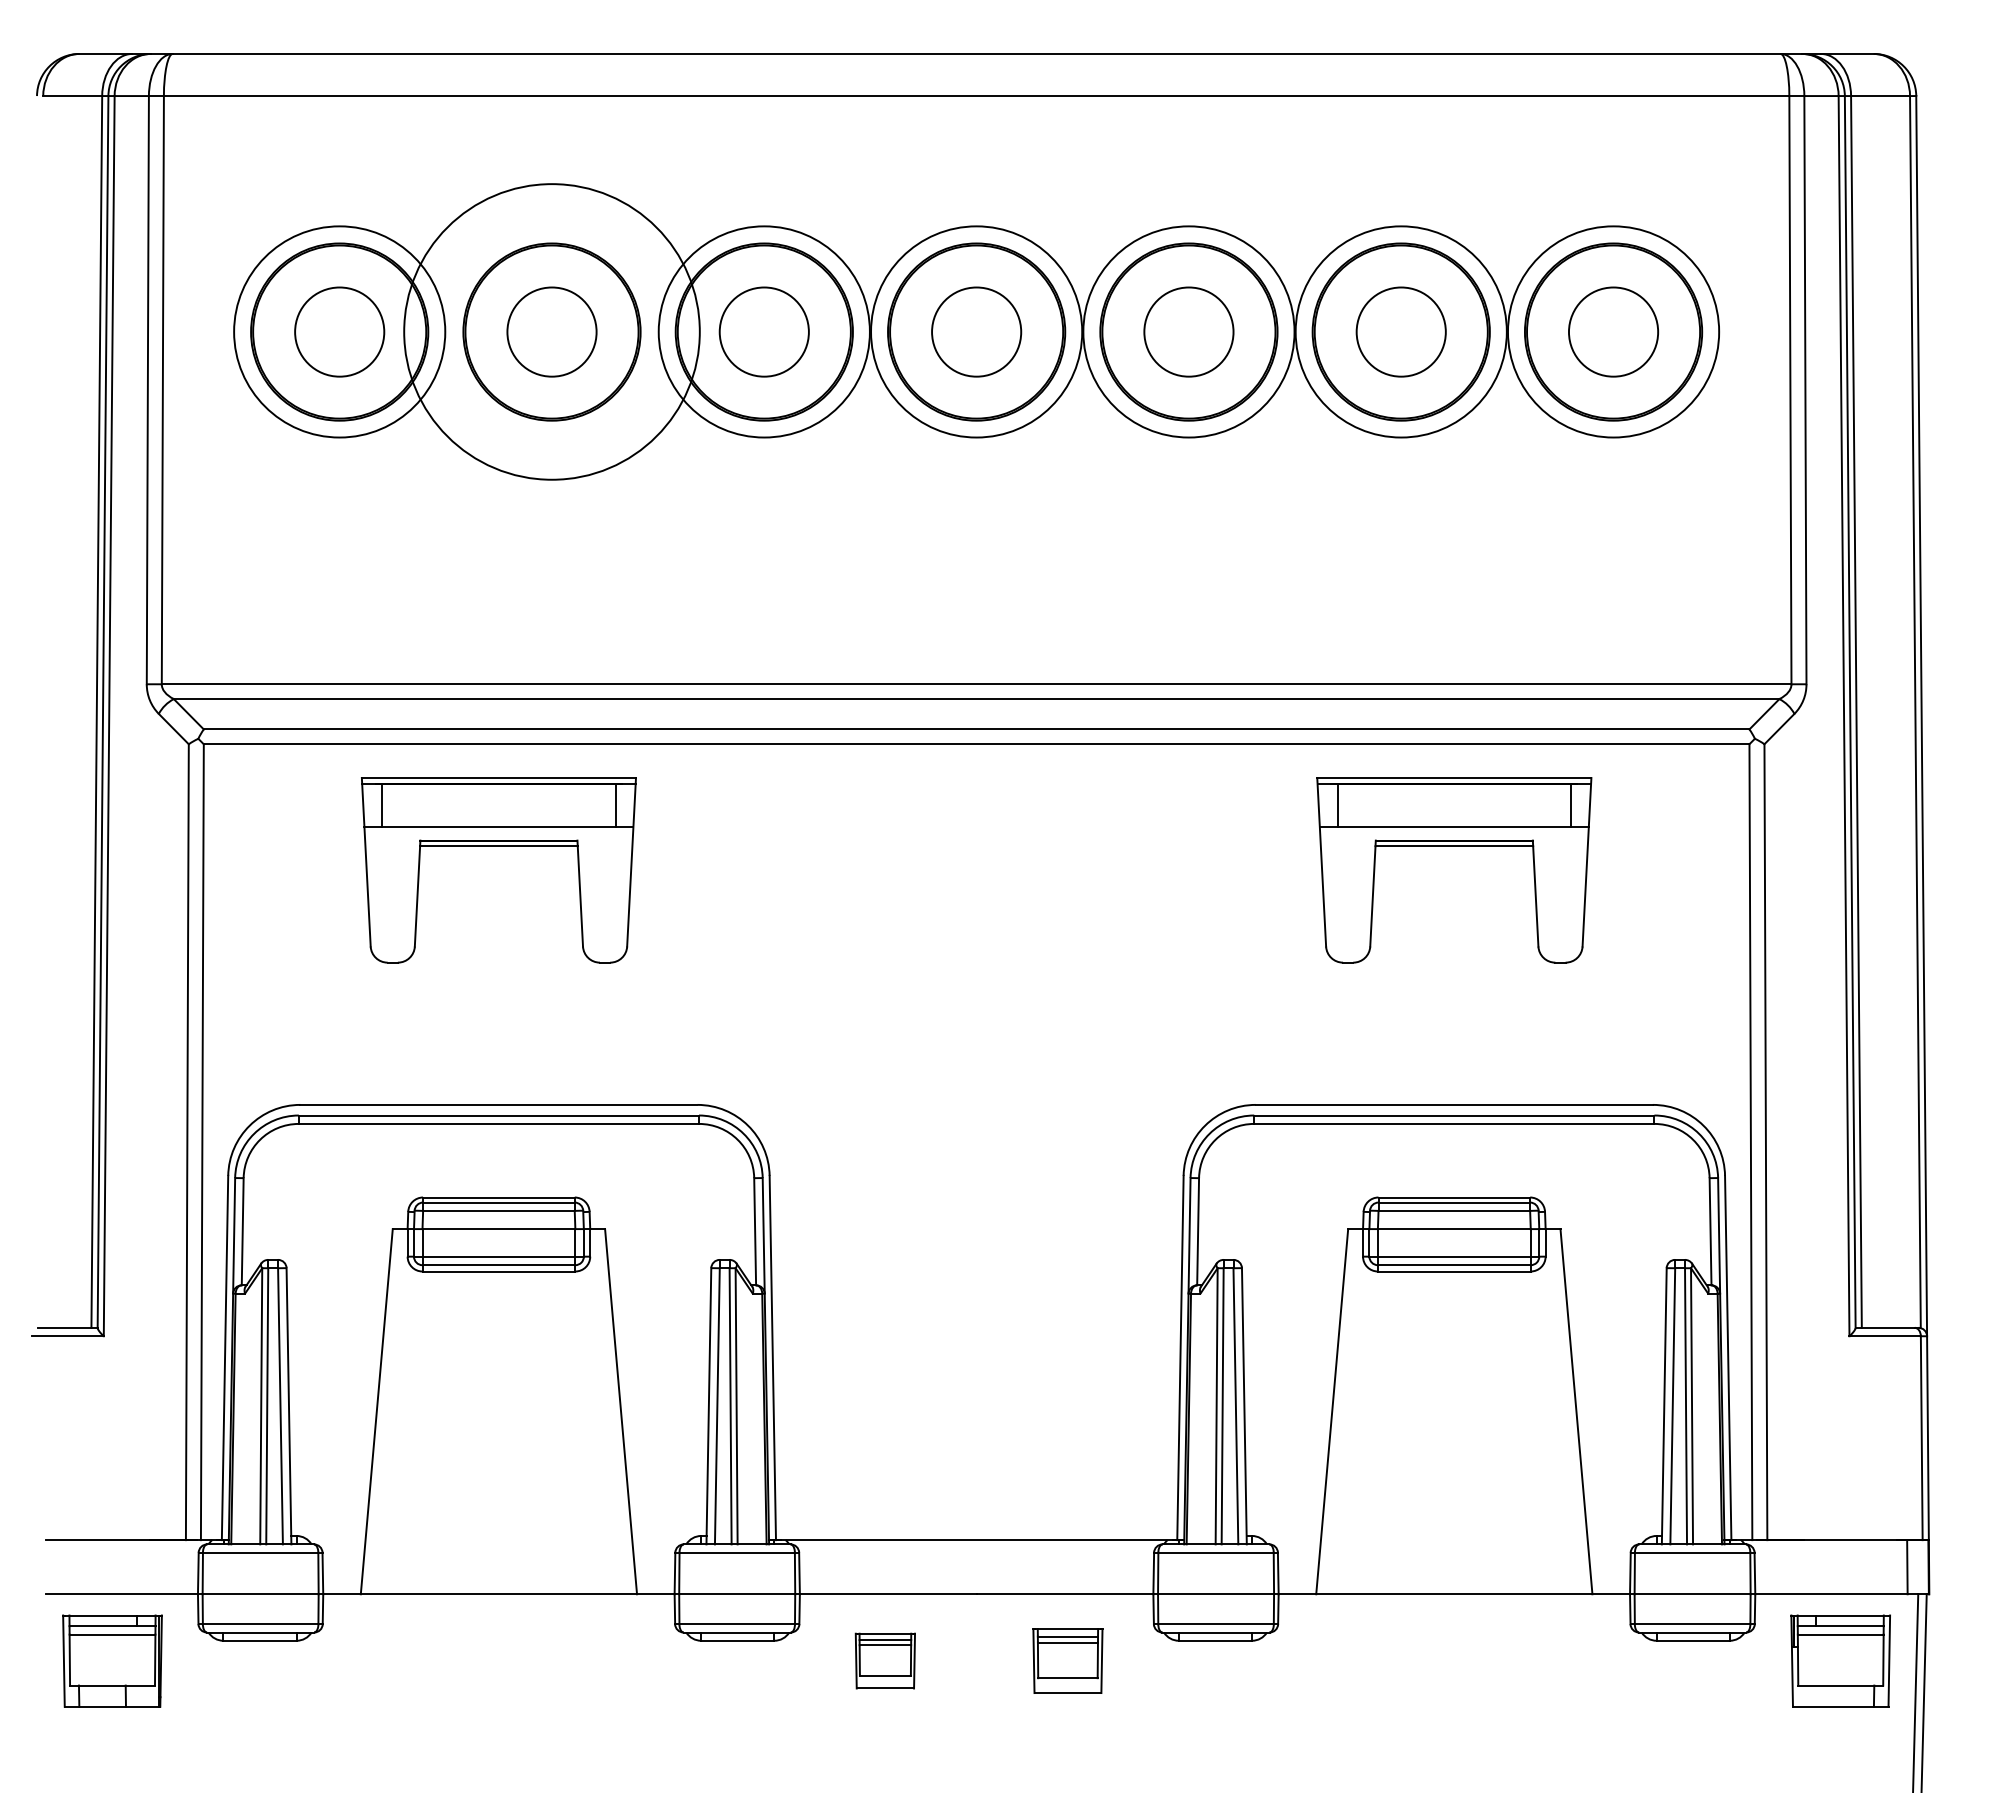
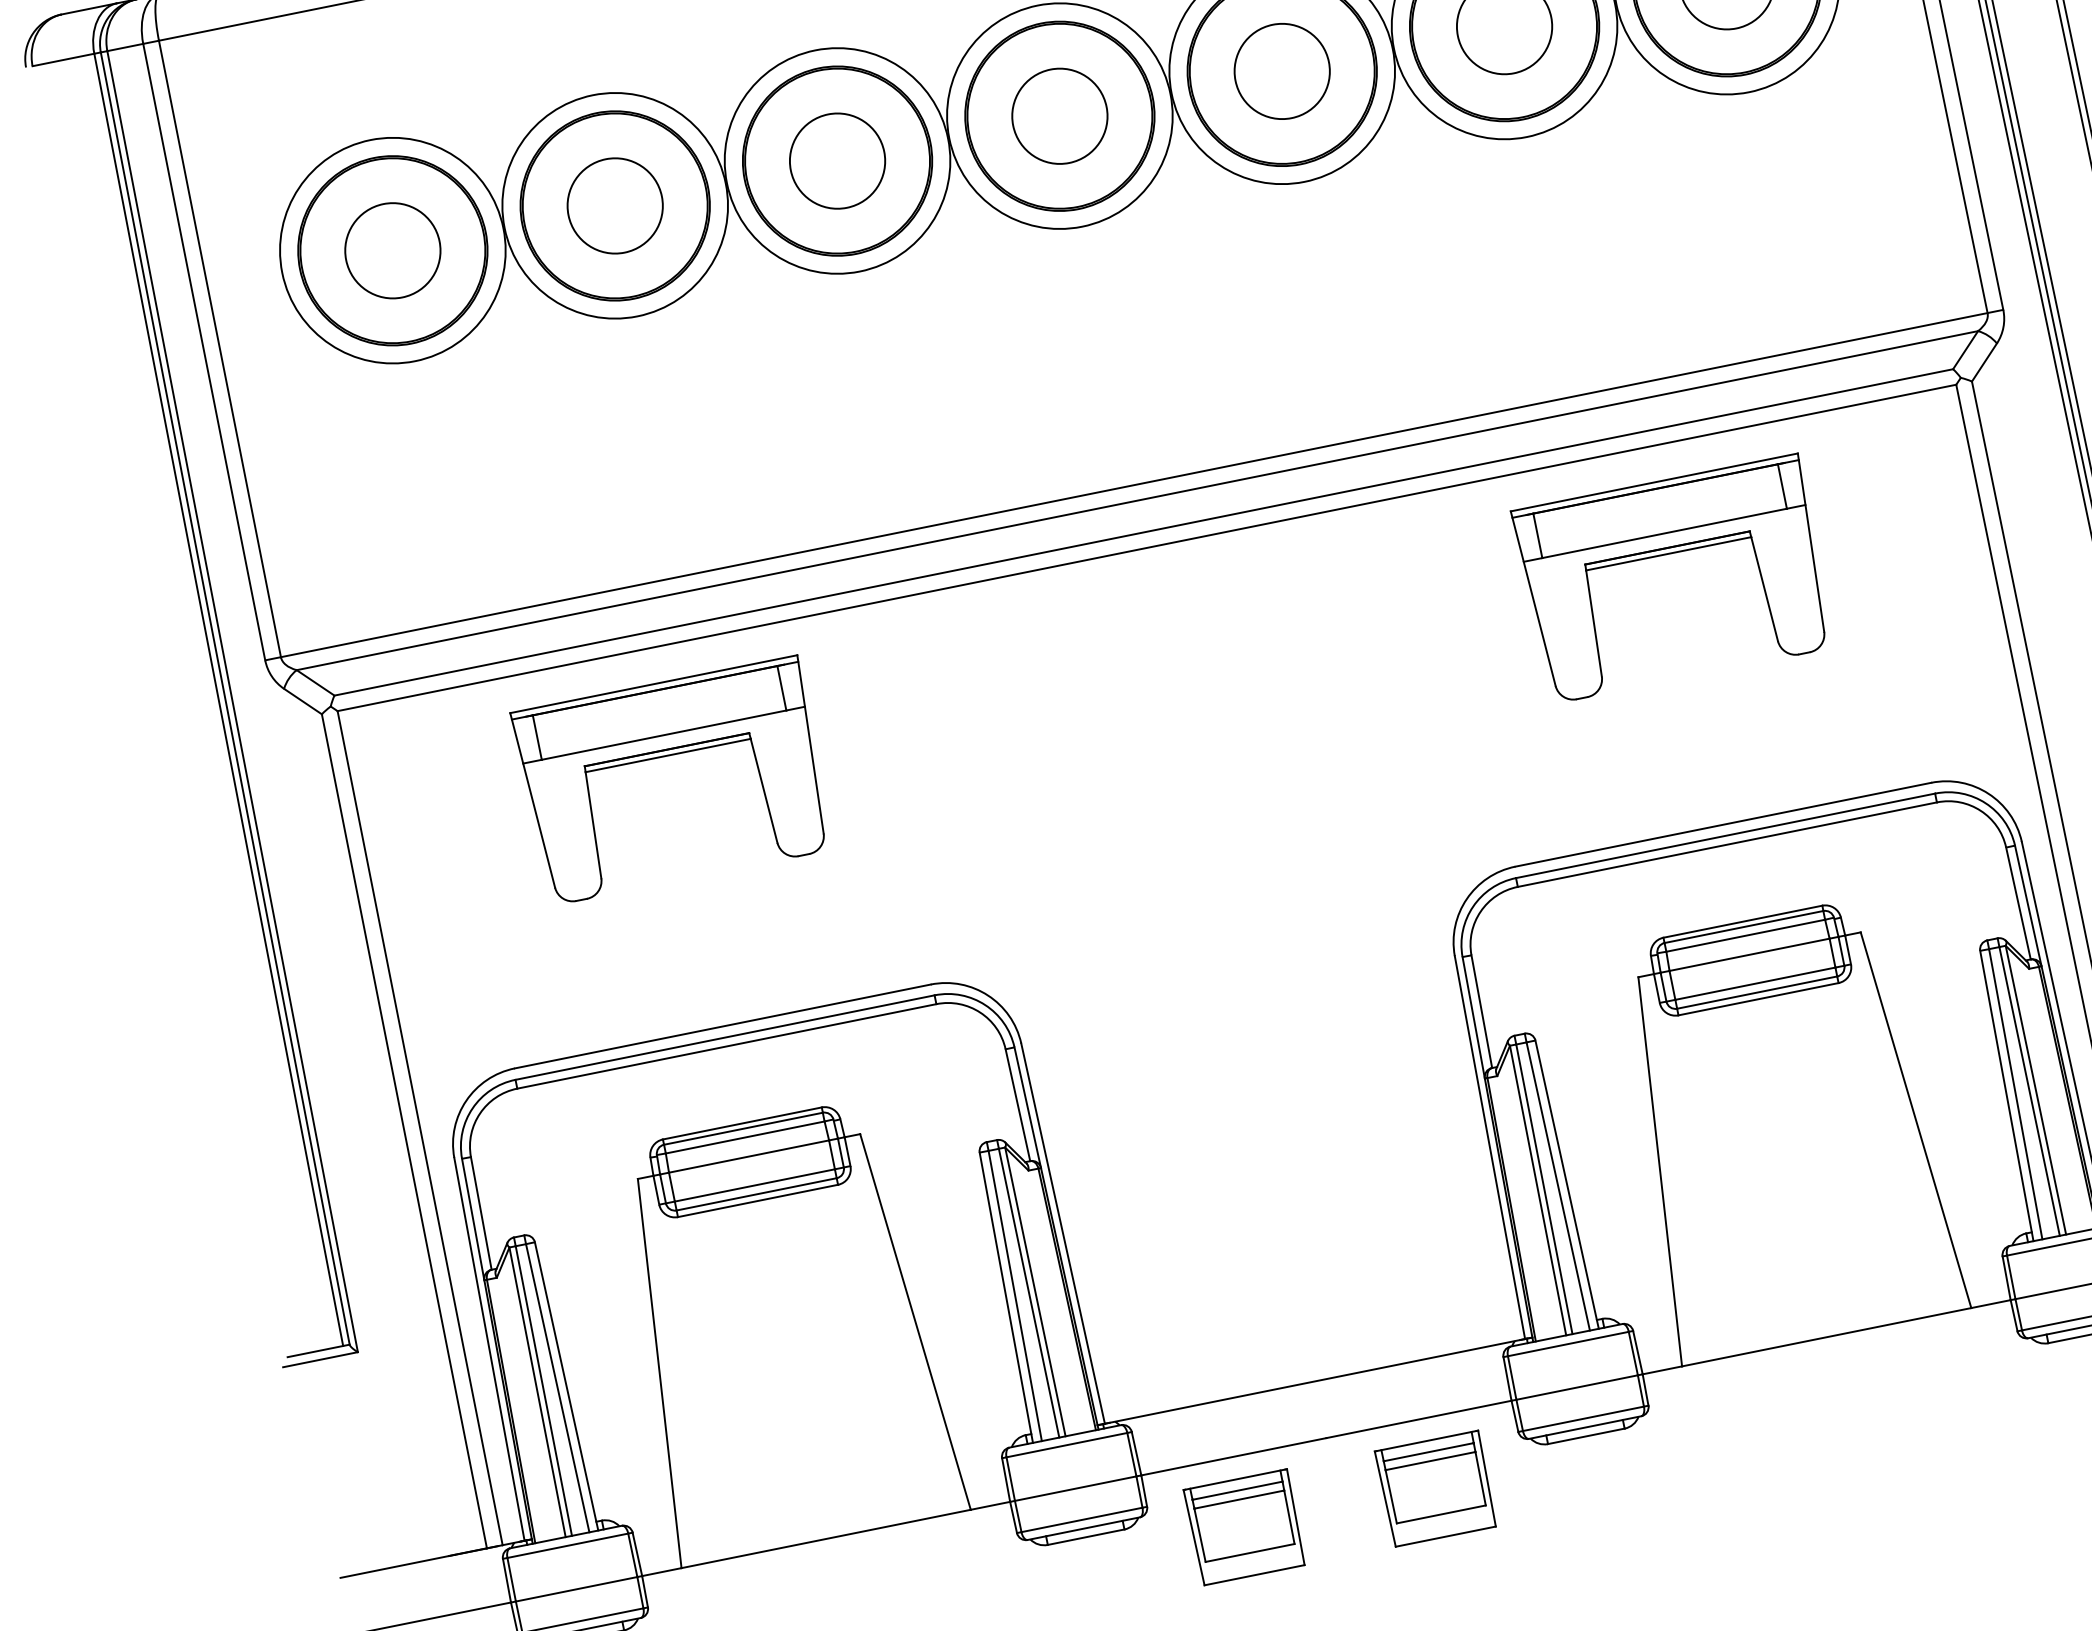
circle: (551, 331) -> (614, 205), size x0.71
part: (885, 1660) -> (1244, 1526), size x1.67
part: (1067, 1660) -> (1435, 1488), size x1.43

